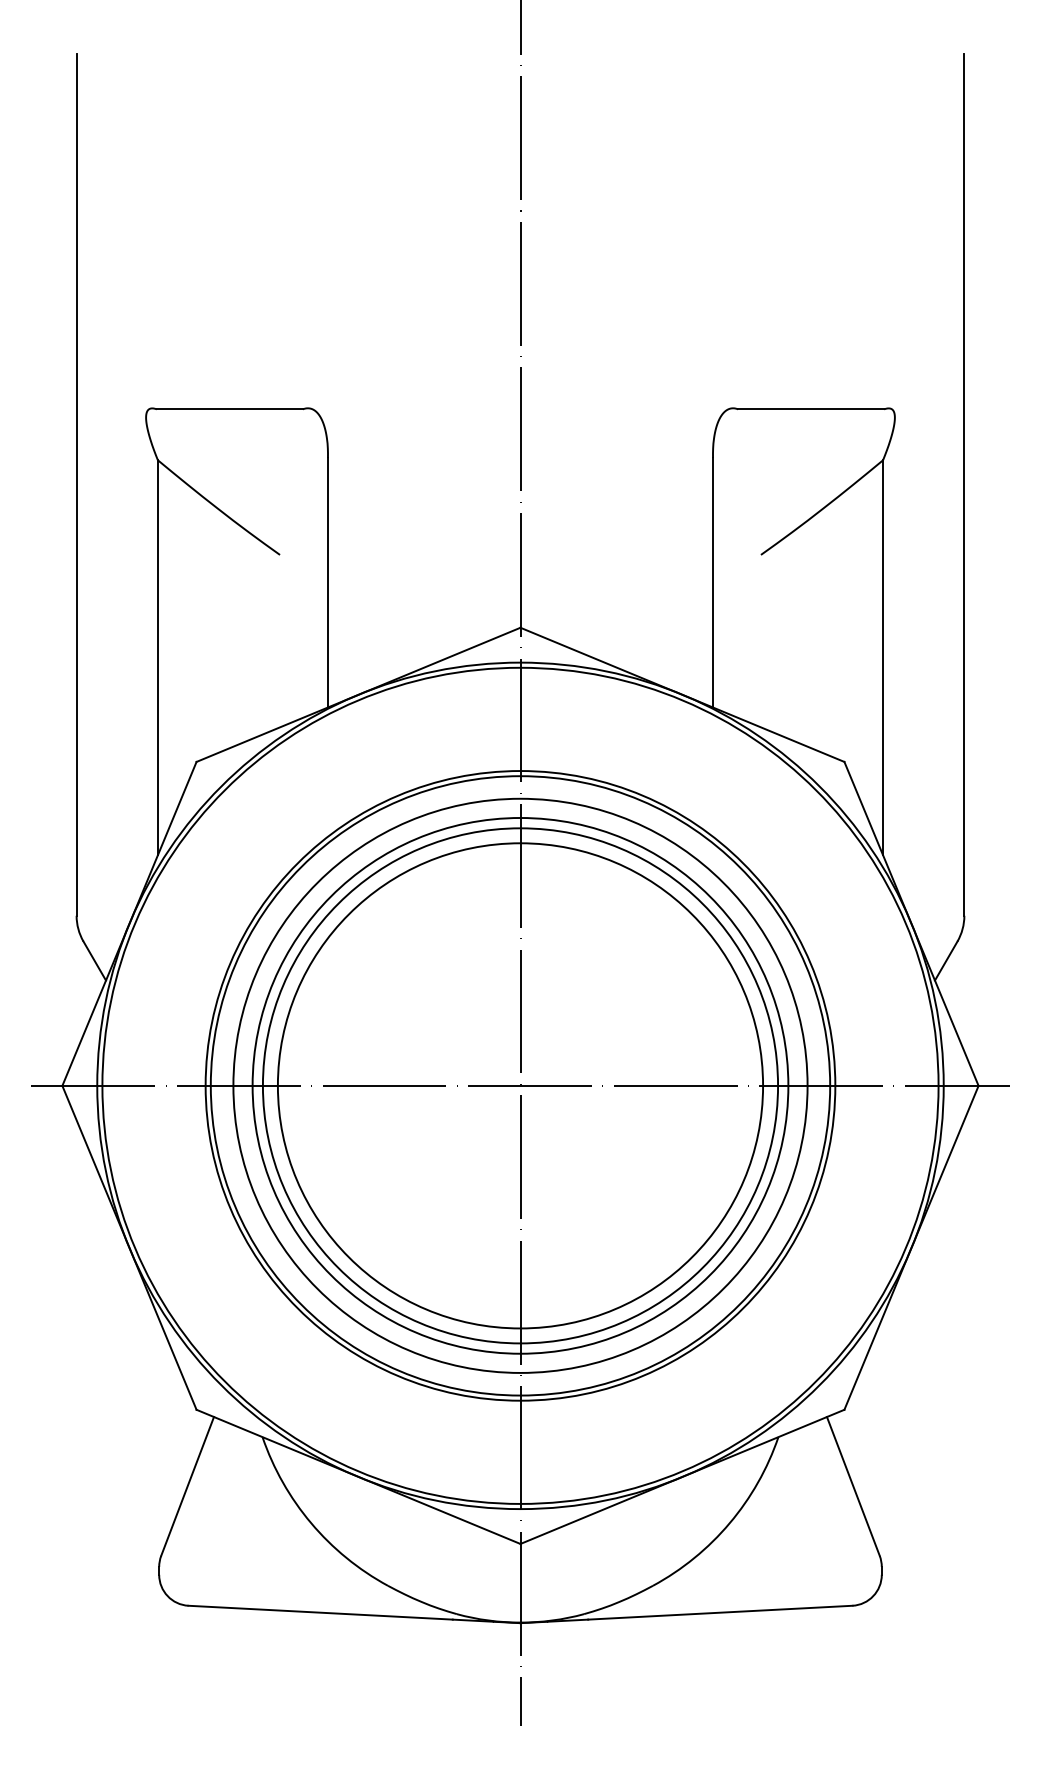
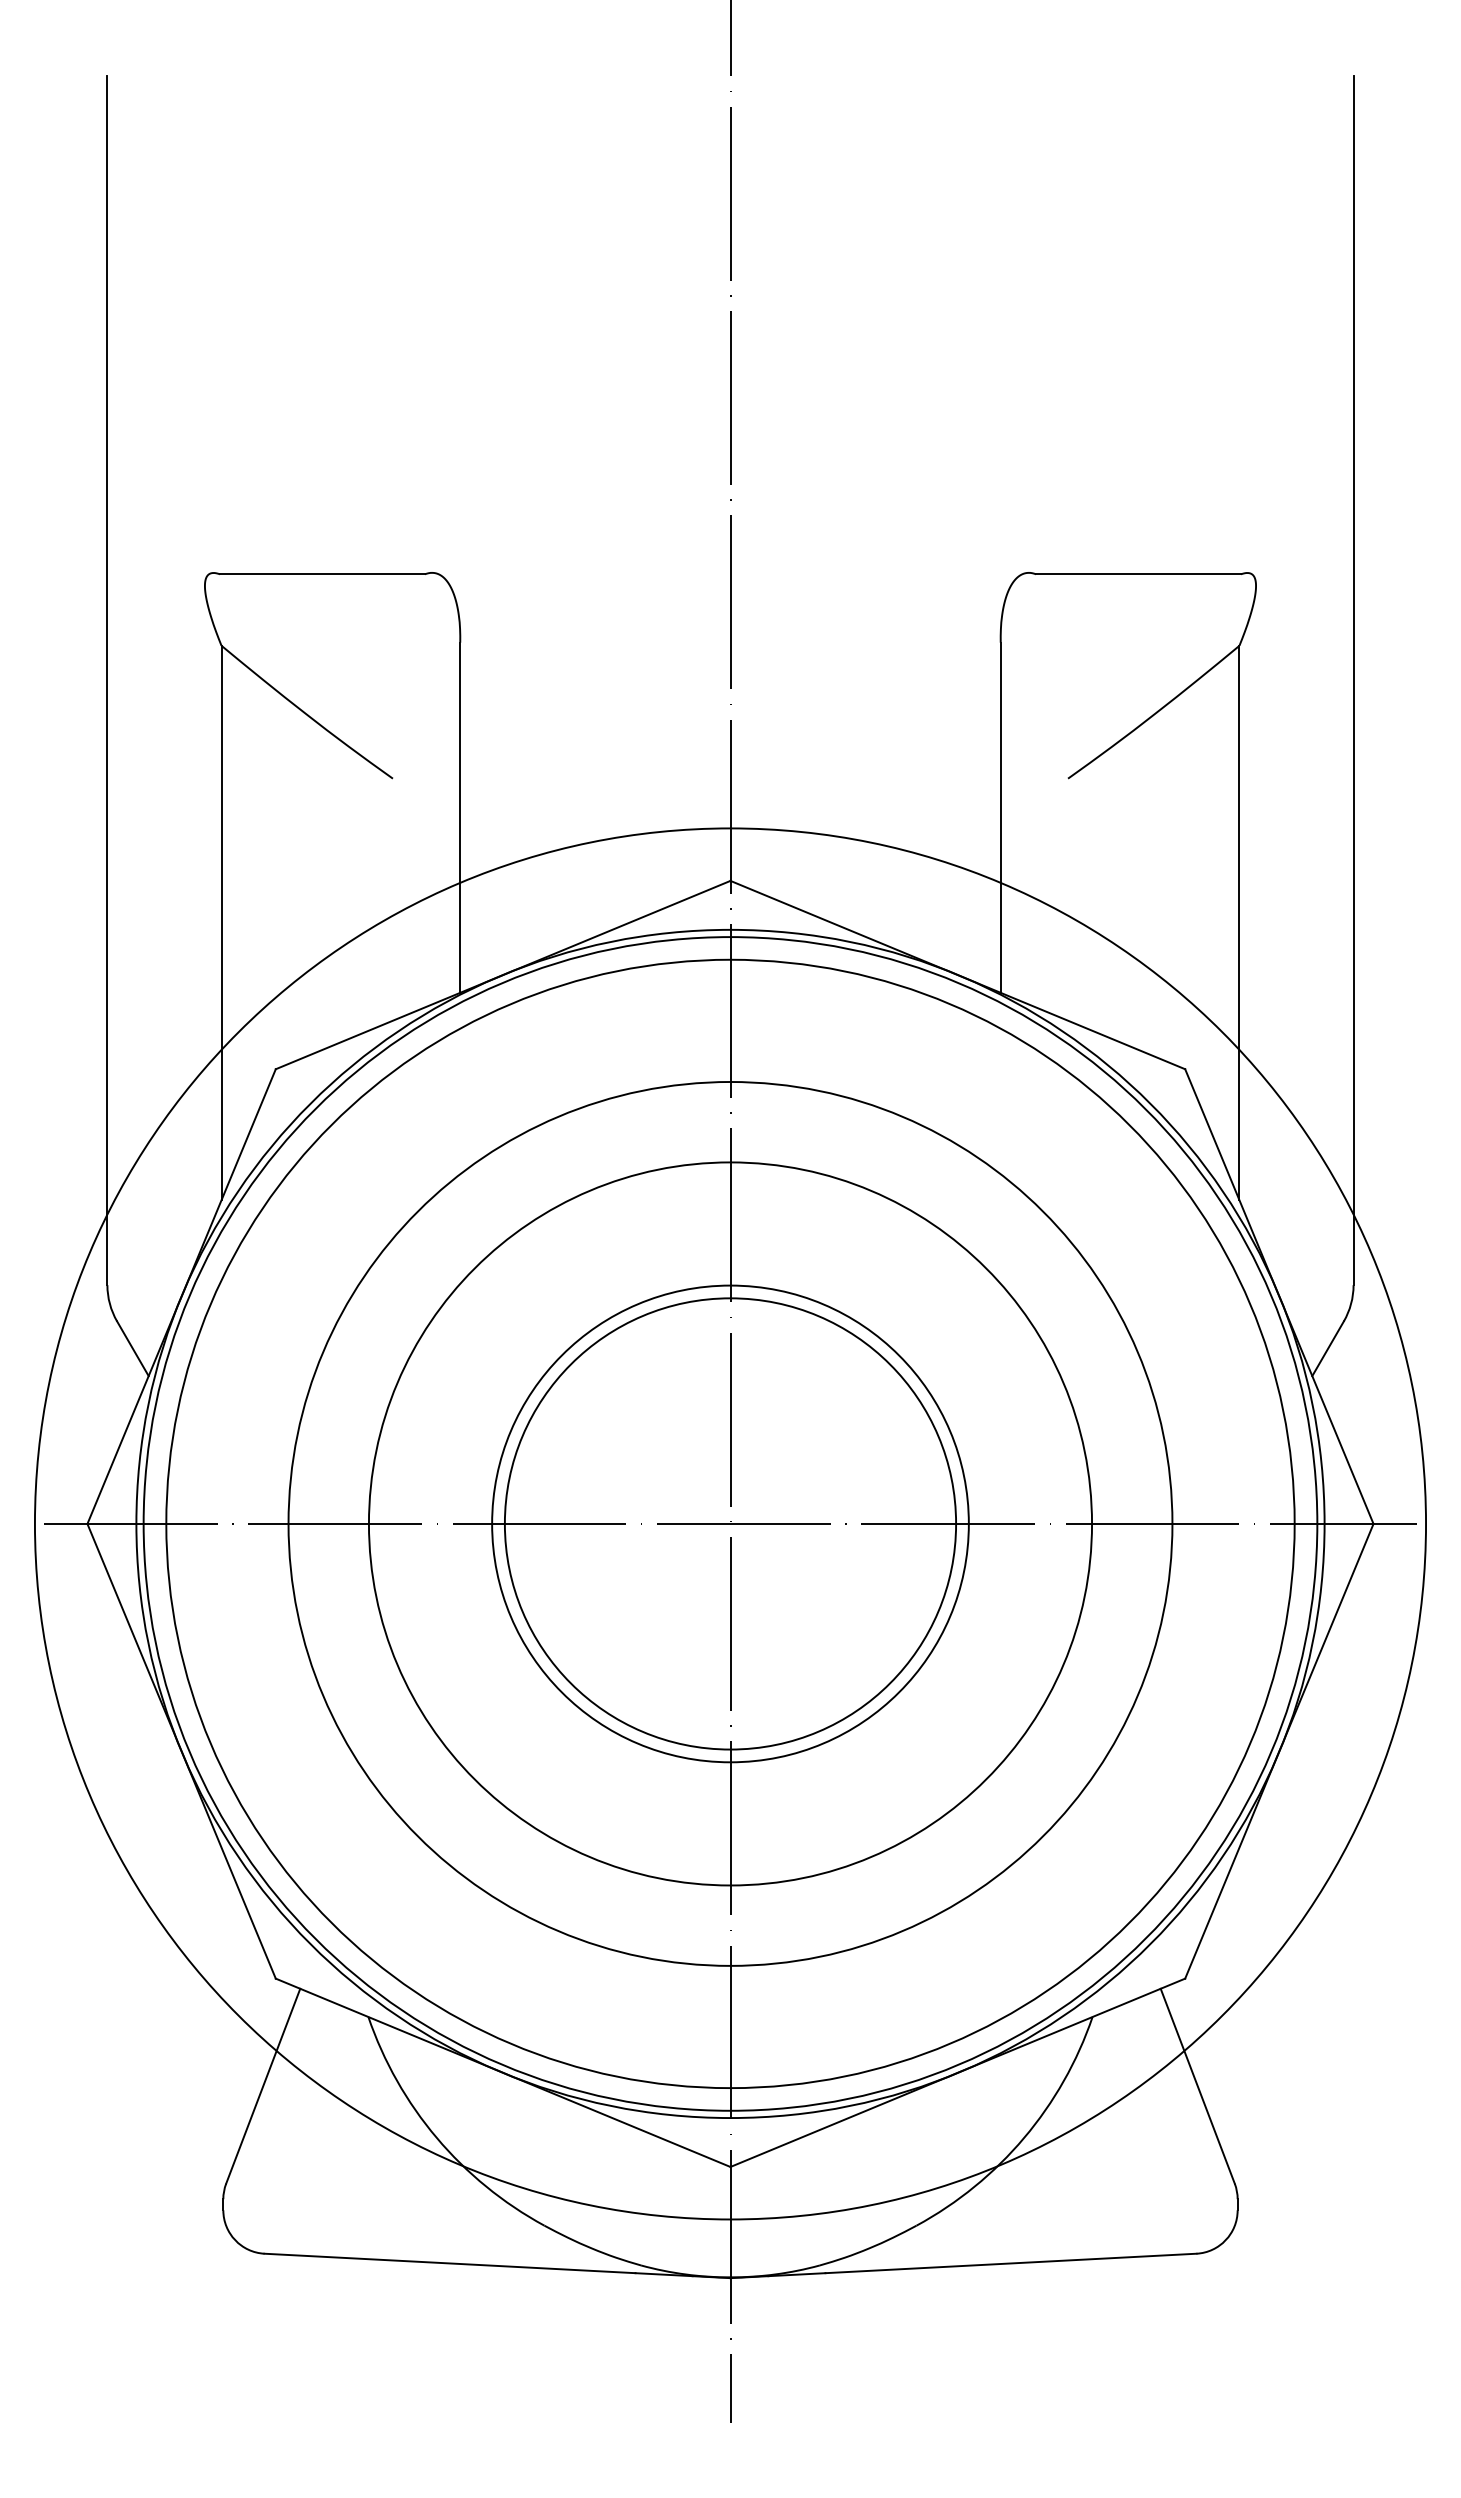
circle: (520, 1085) -> (730, 1523), size x0.6
circle: (520, 1085) -> (730, 1523), size x0.7
circle: (520, 1085) -> (730, 1523), size x1.4
circle: (520, 1085) -> (730, 1523), size x1.6

